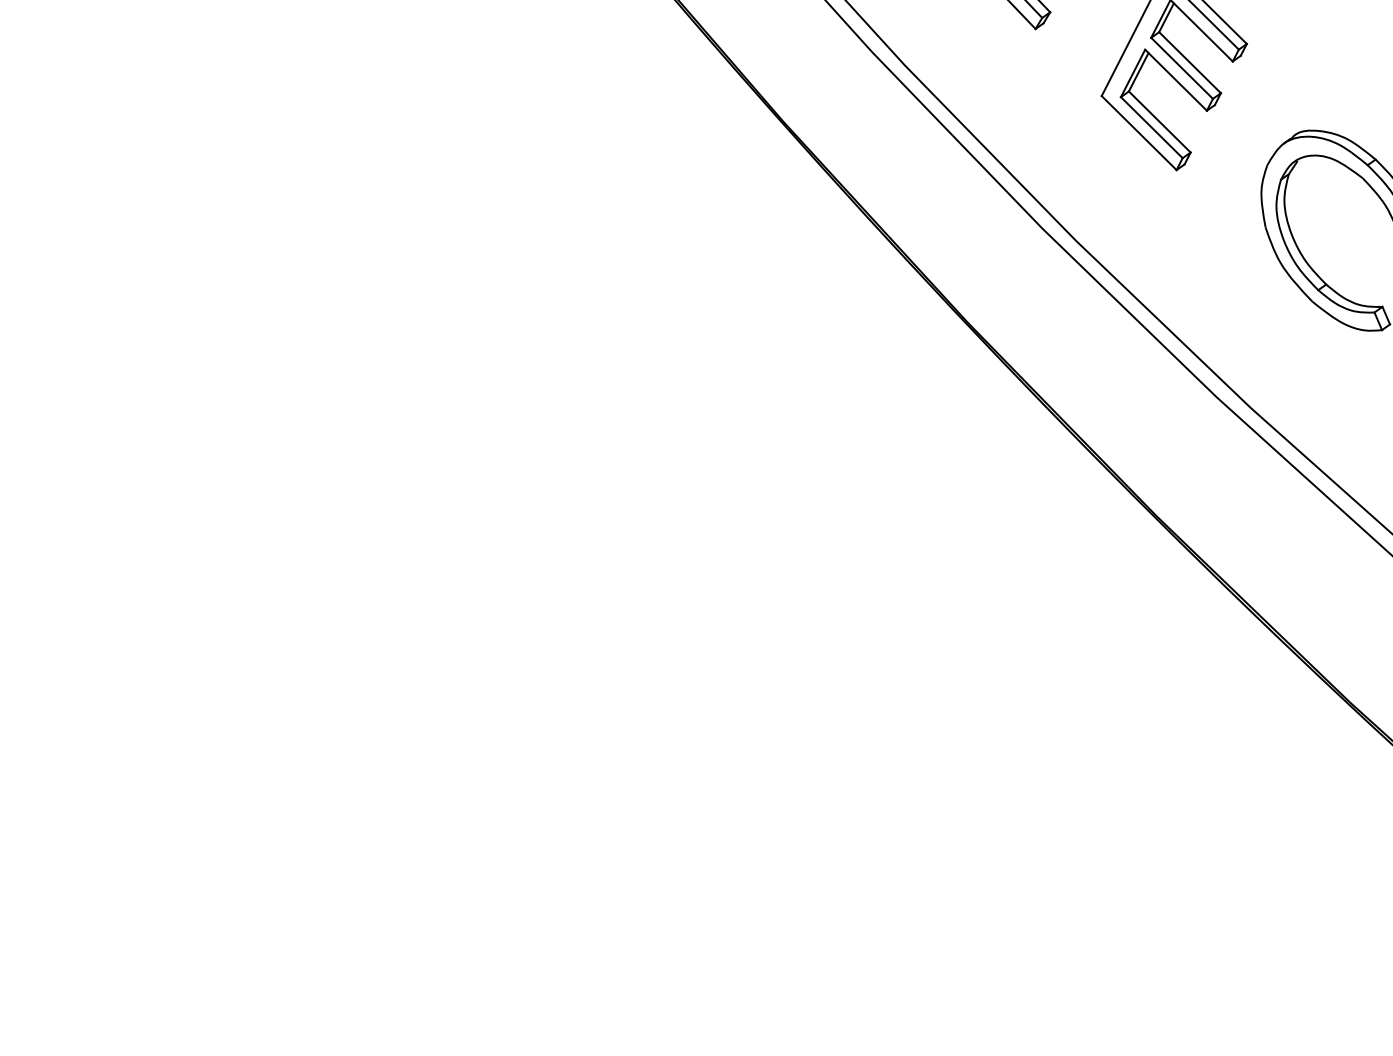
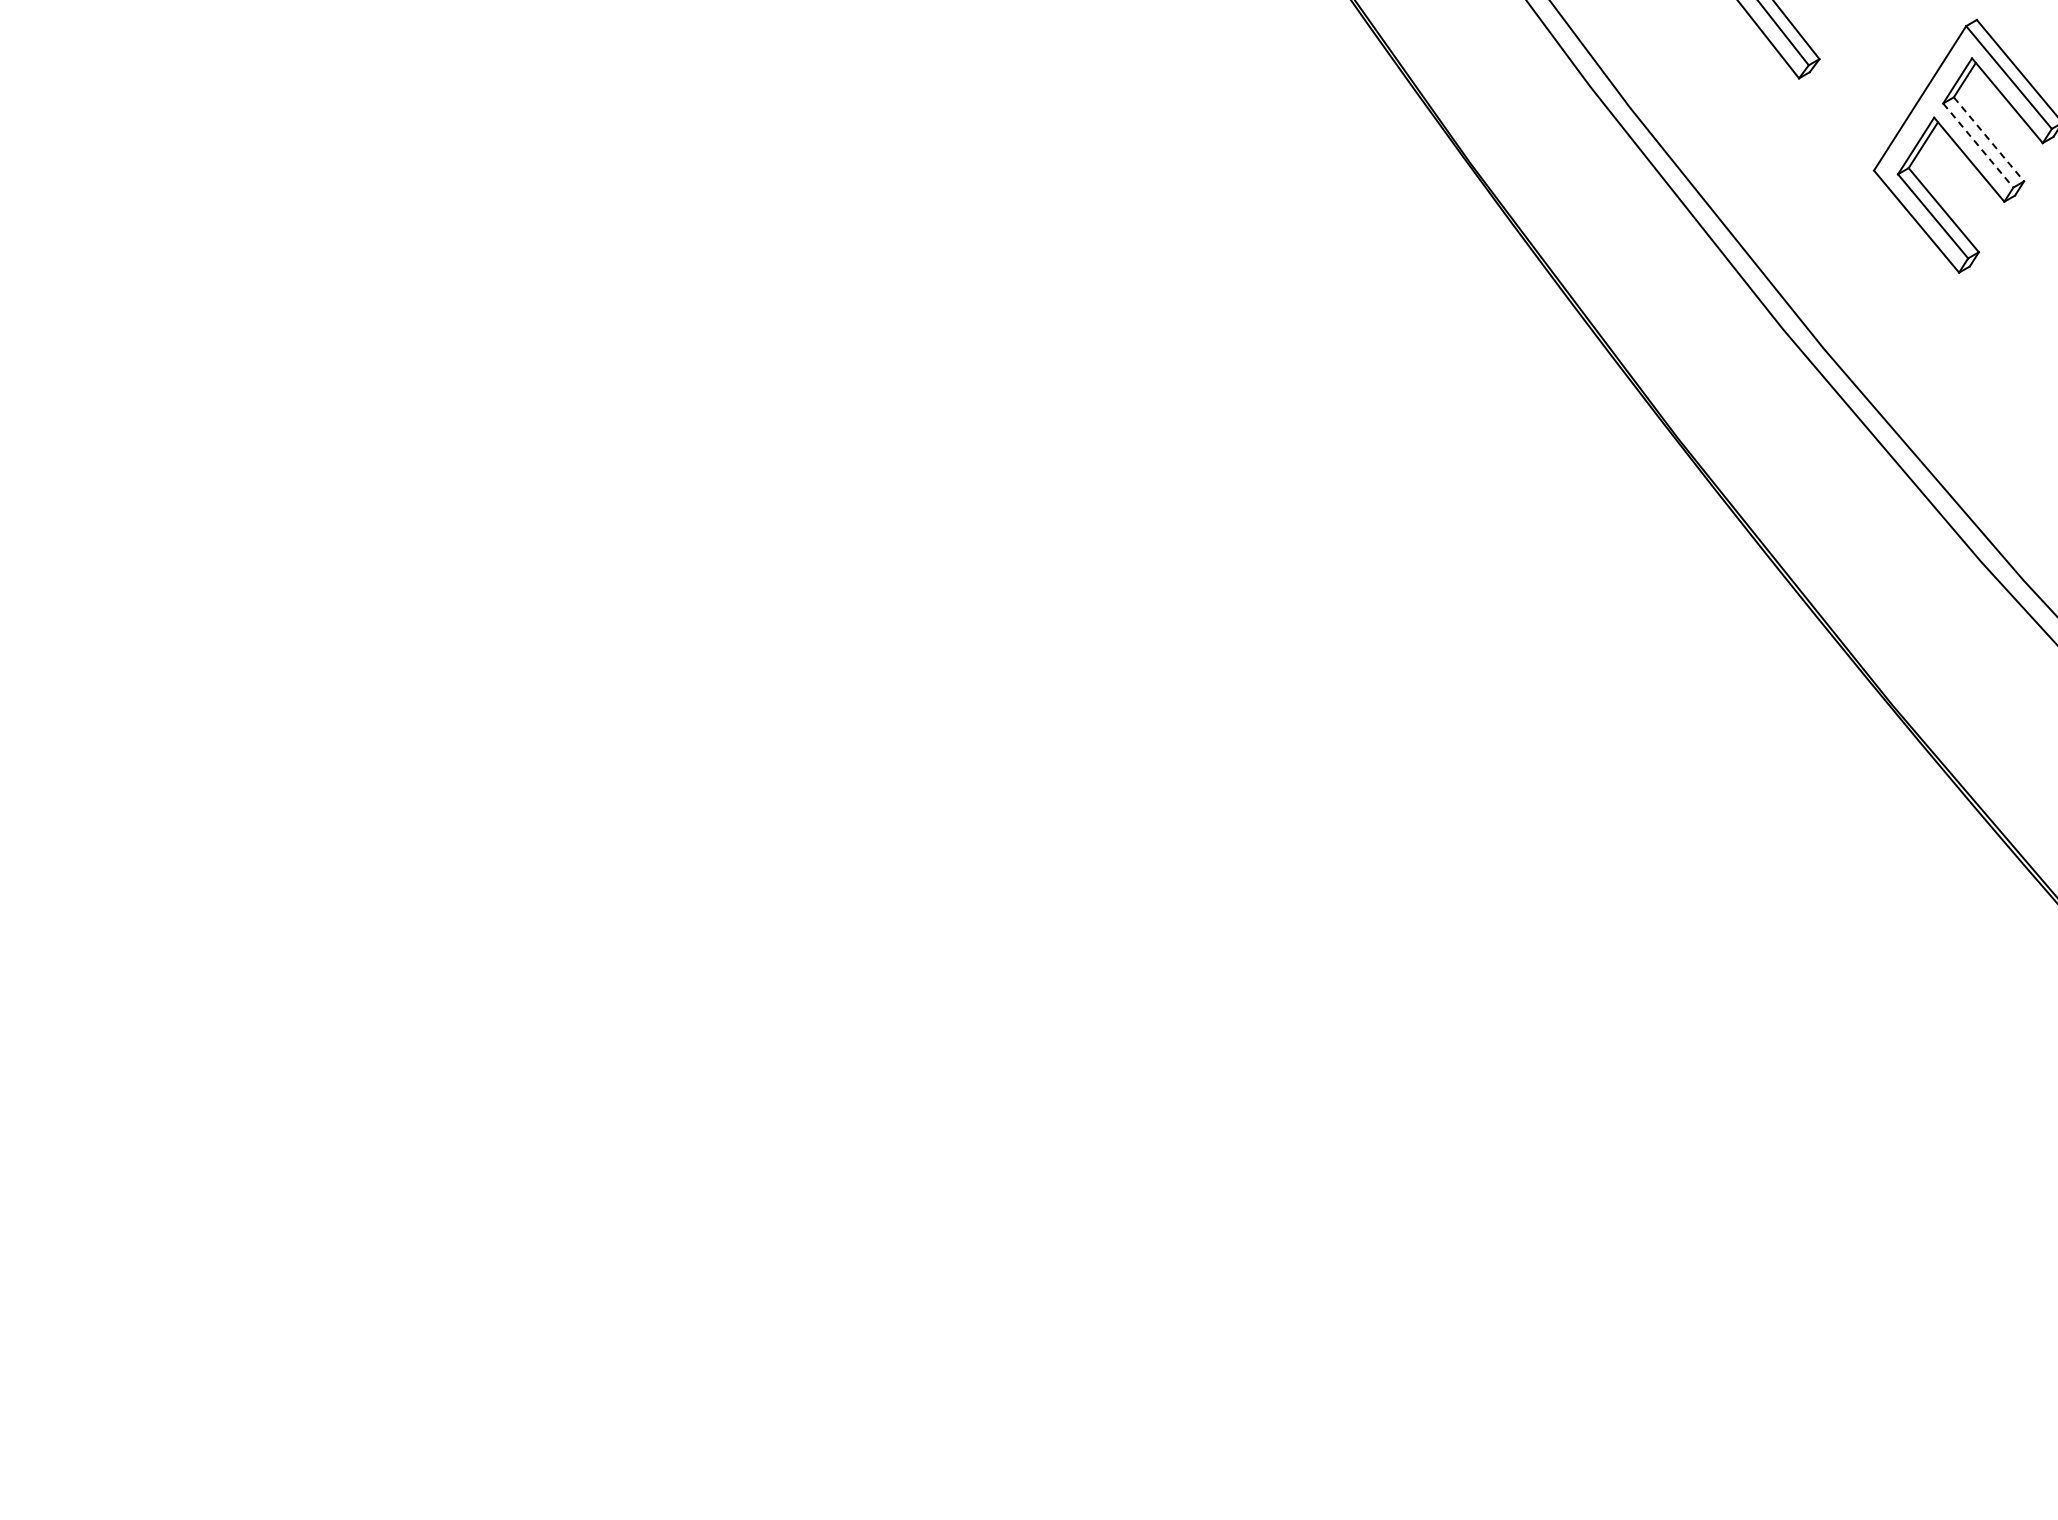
line: (1189, 62) -> (1988, 139), solid -> dashed
line: (1182, 68) -> (1978, 145), solid -> dashed

